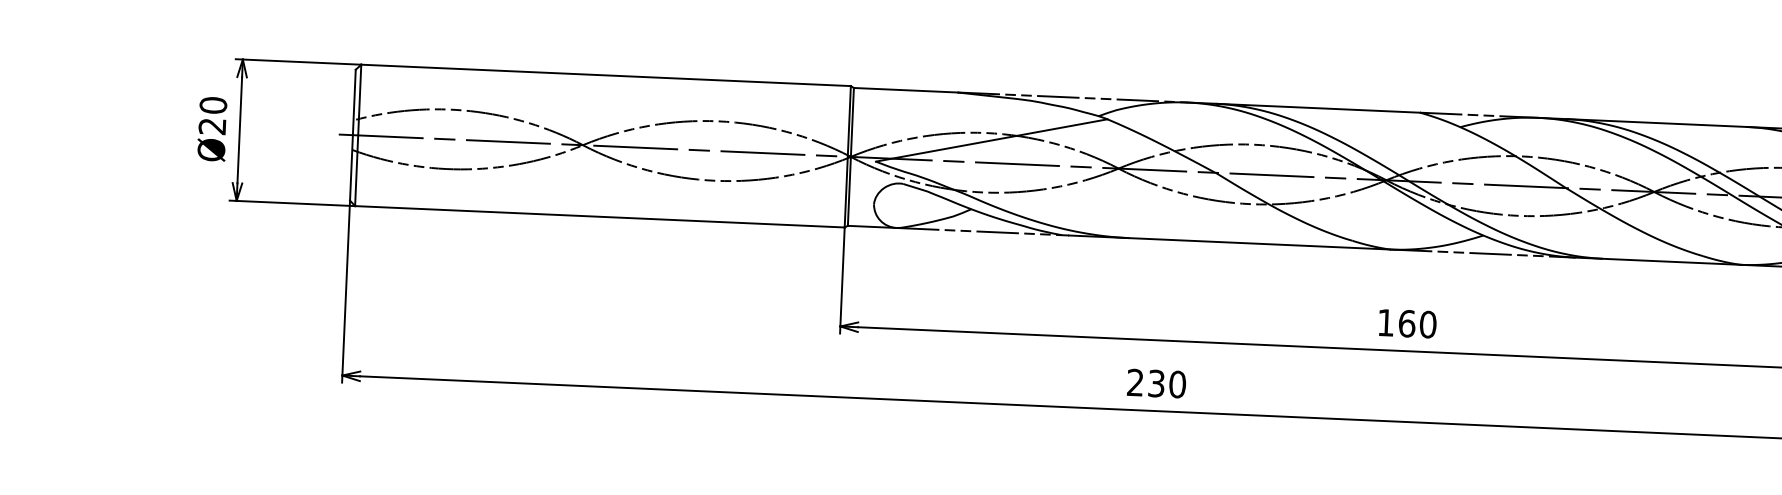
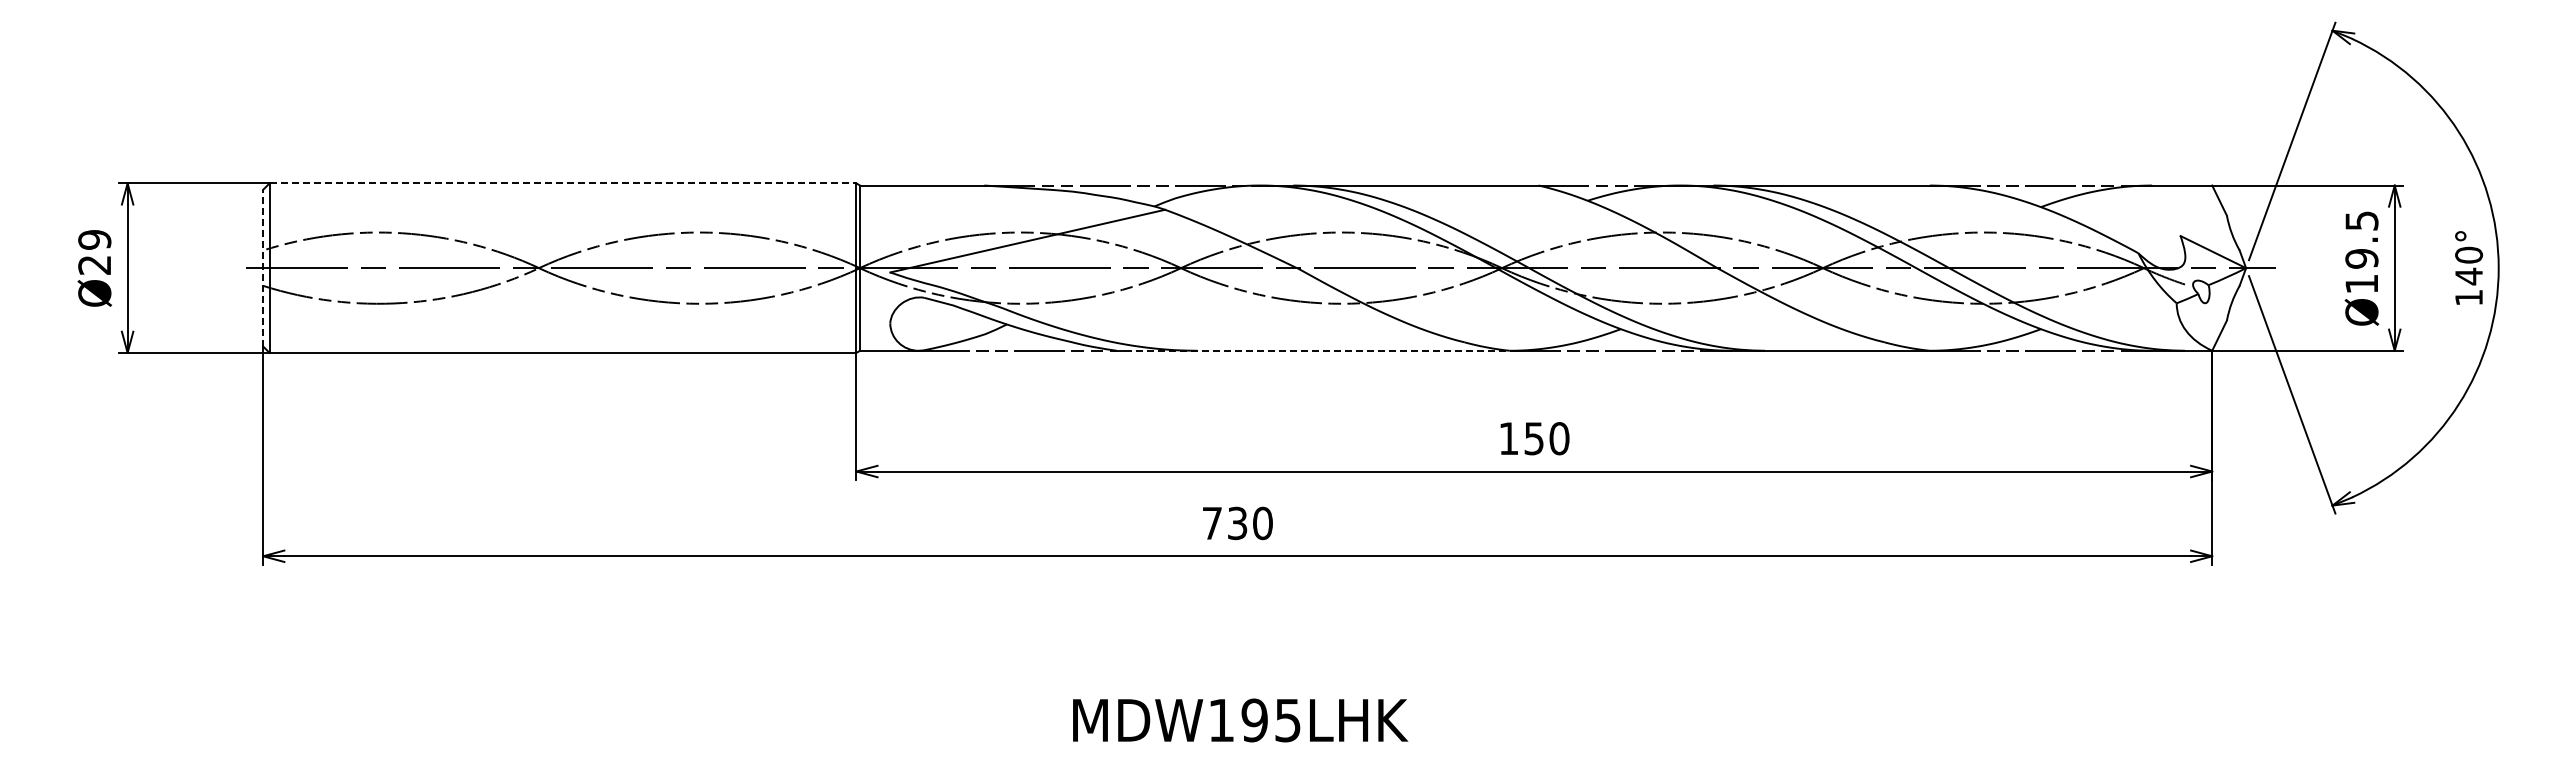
line: (606, 75) -> (563, 183), solid -> dashed
text: (213, 105) -> (94, 239), Ø20 -> Ø29
line: (353, 134) -> (263, 267), solid -> dashed
line: (1230, 242) -> (1318, 350), solid -> dashed
text: (1407, 323) -> (1534, 438), 160 -> 150
text: (1134, 381) -> (1211, 522), 230 -> 730

